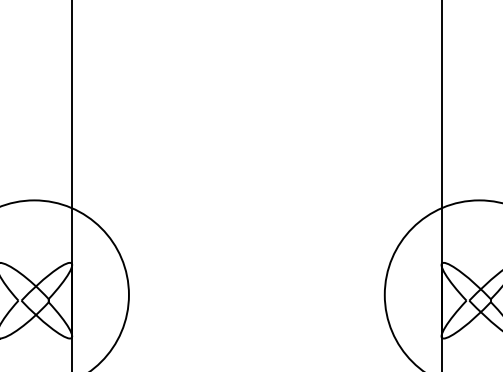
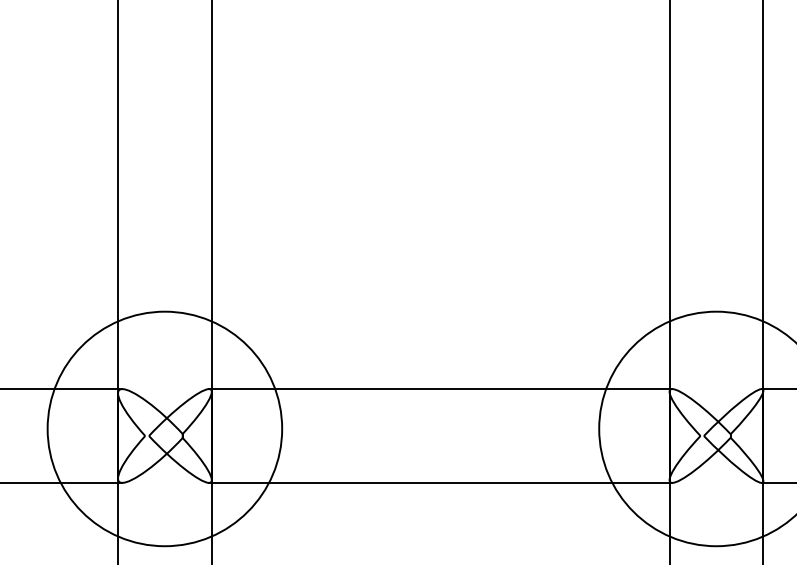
line: (256, 263) -> (440, 389), added
line: (256, 338) -> (440, 482), added

